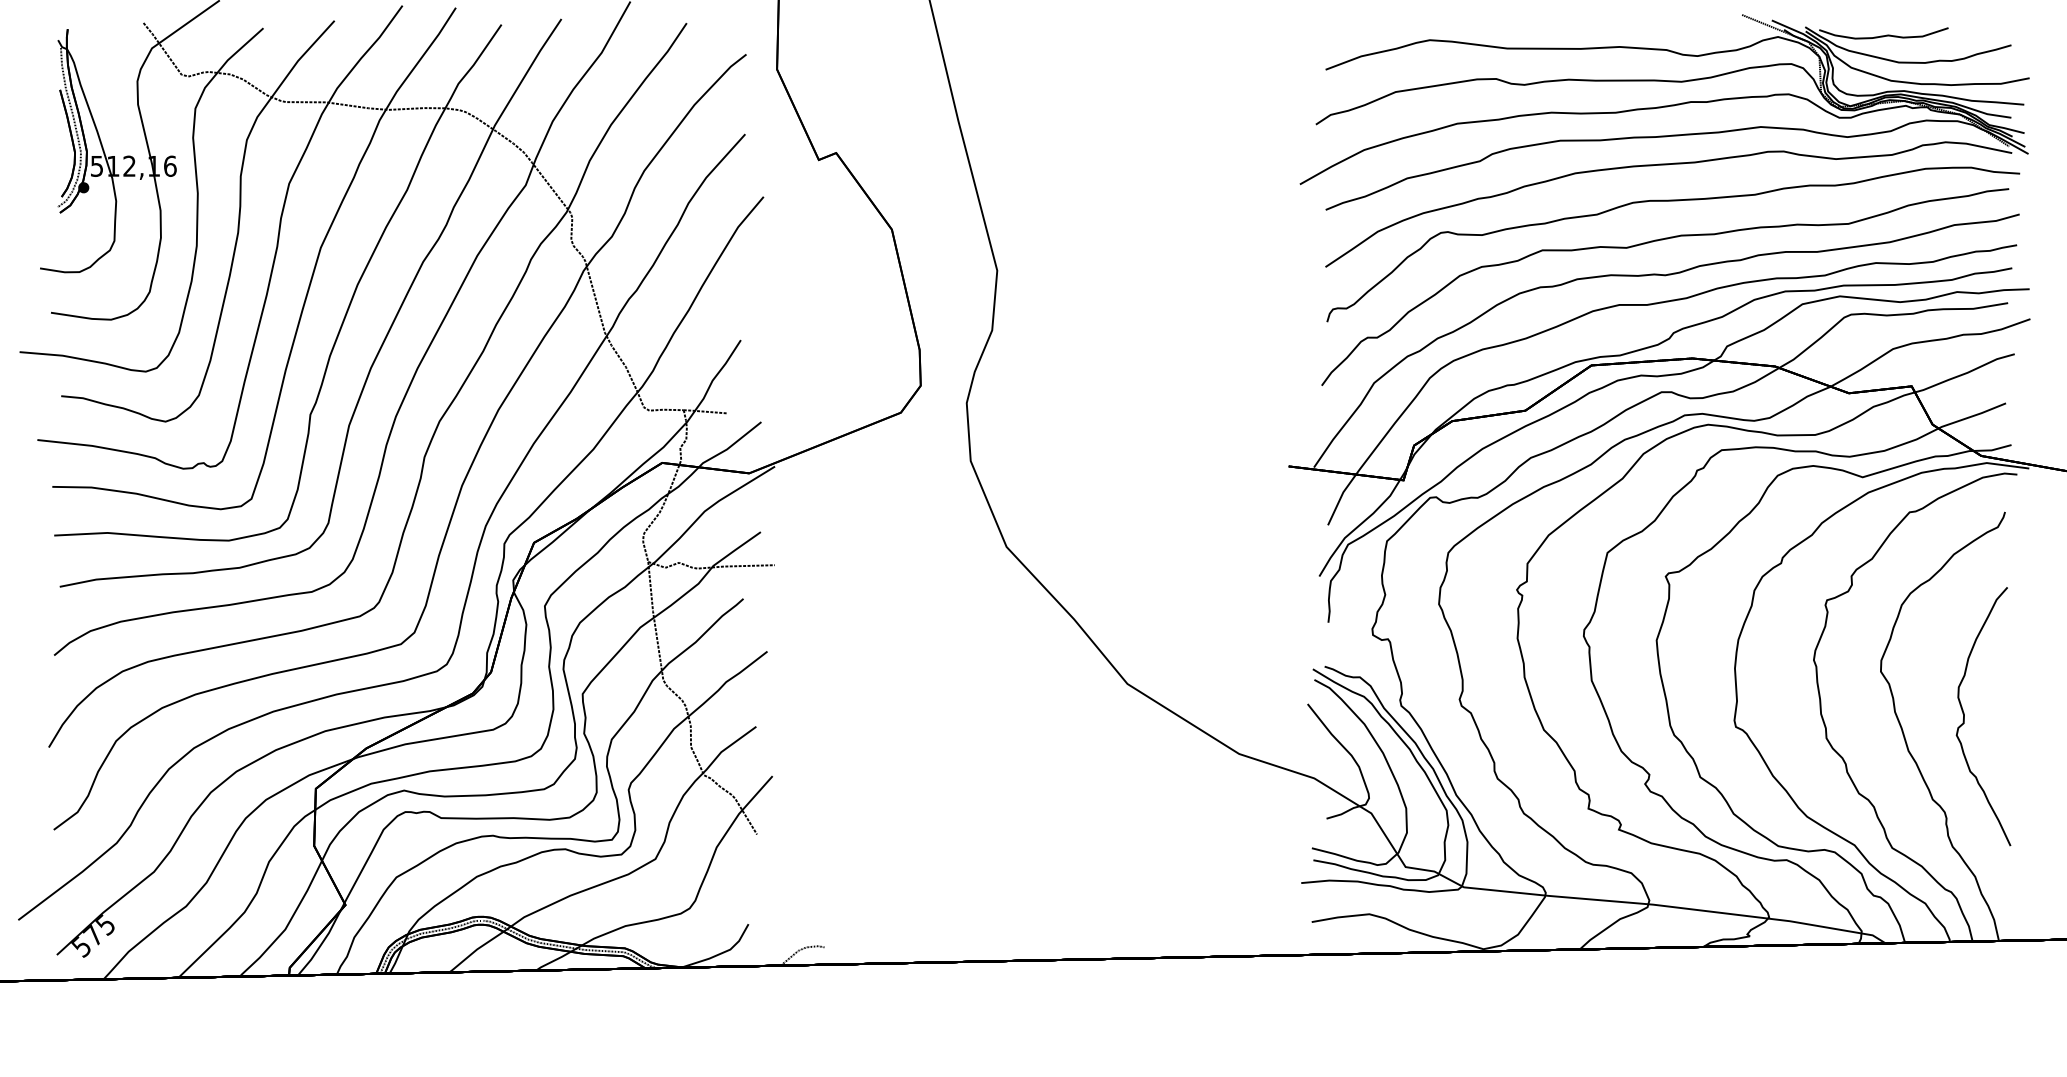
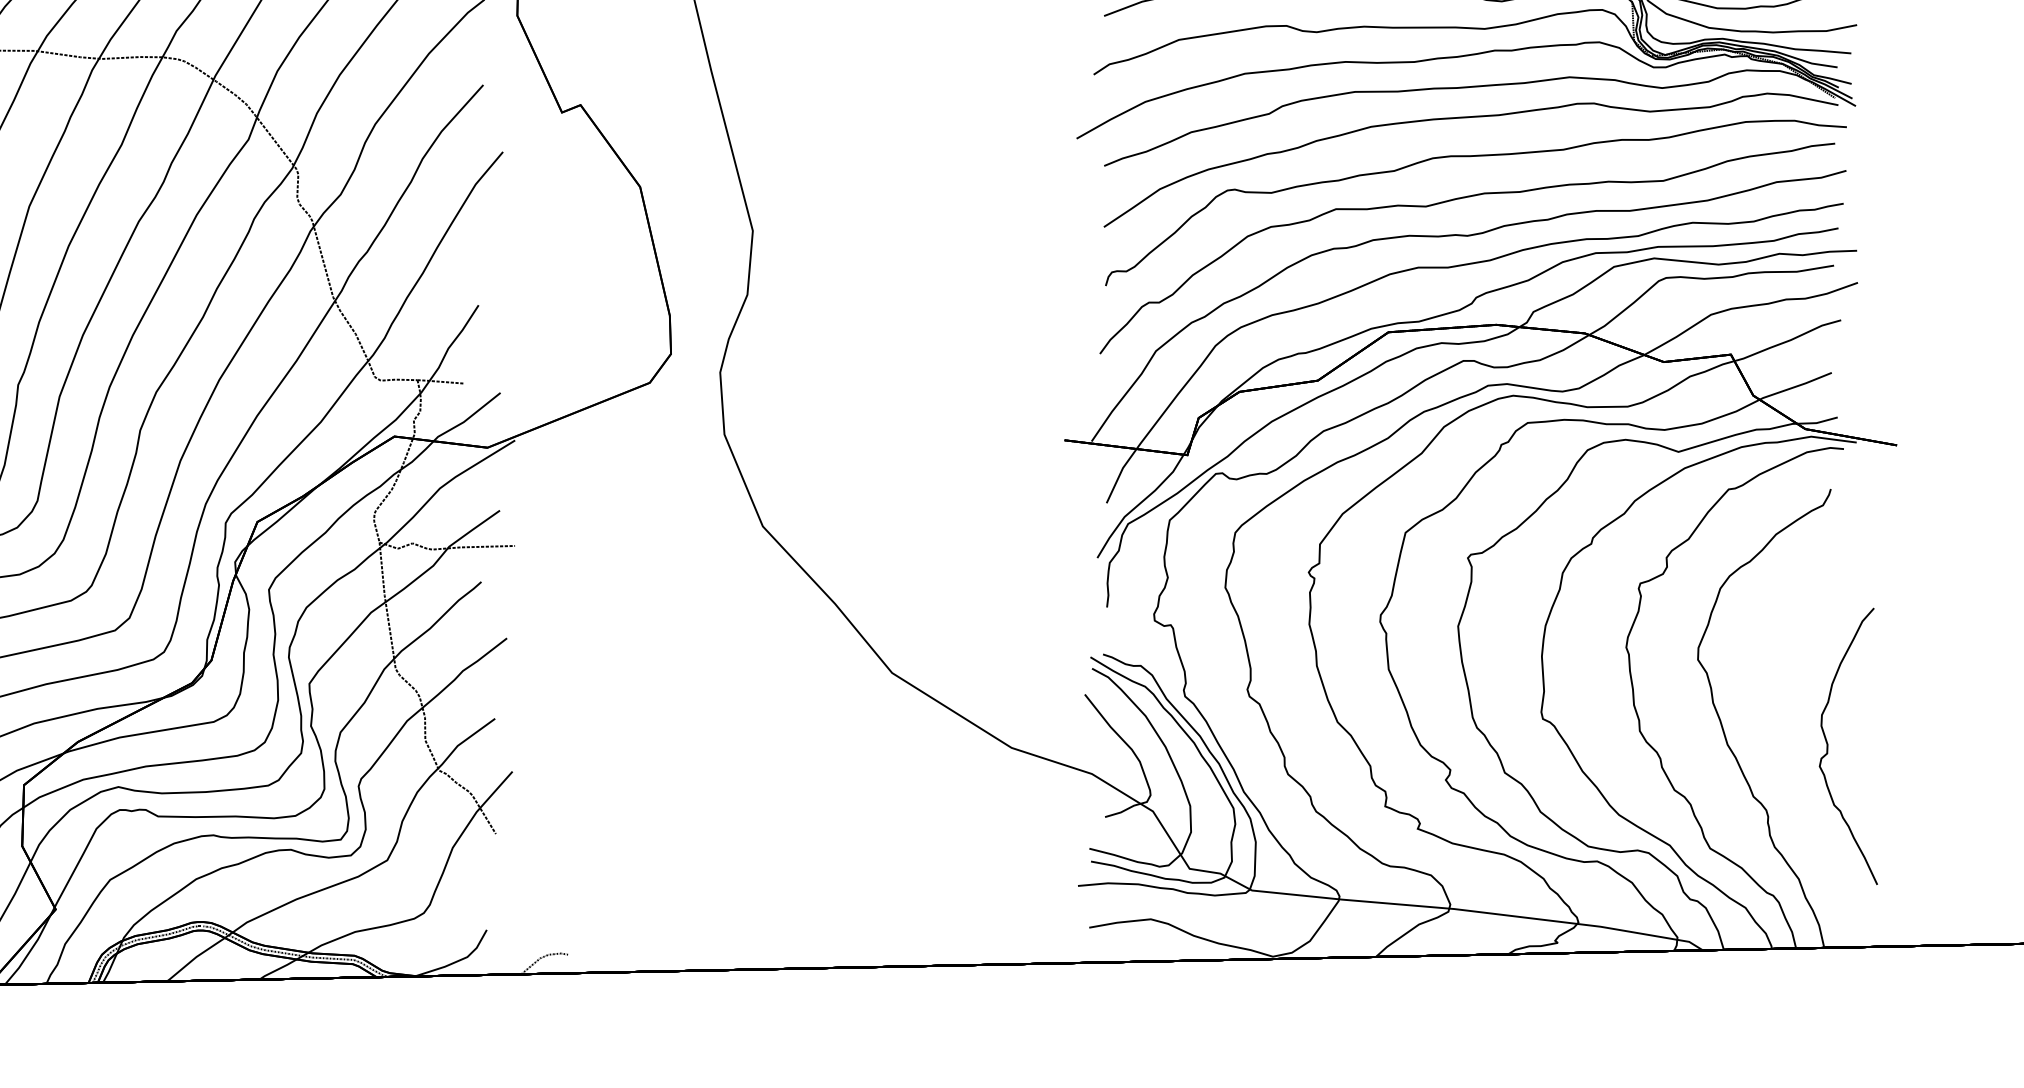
curve: (1964, 716) -> (1828, 746), moved

